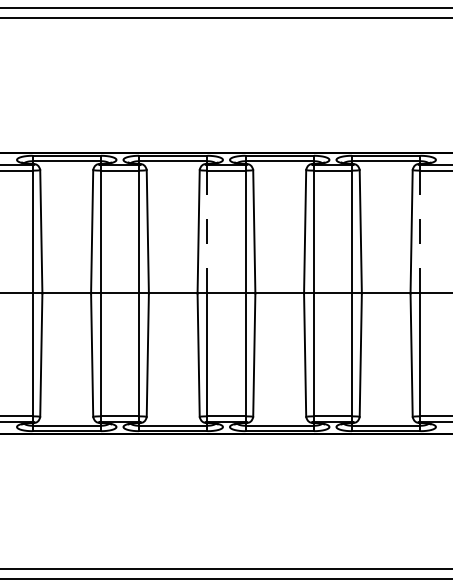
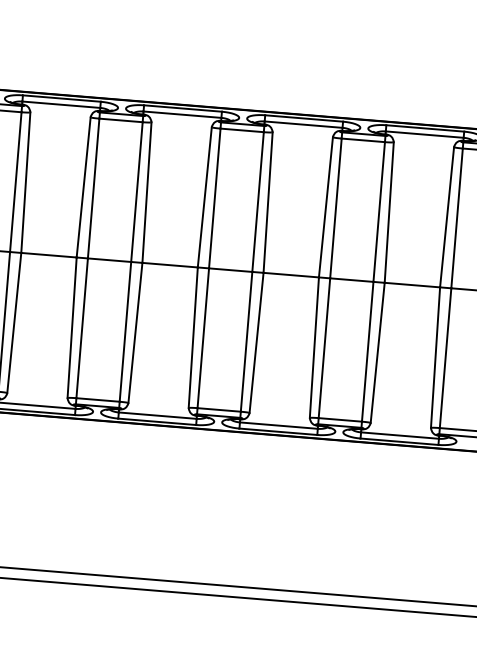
line: (207, 232) -> (214, 199), dashed -> solid
line: (420, 232) -> (457, 218), dashed -> solid

